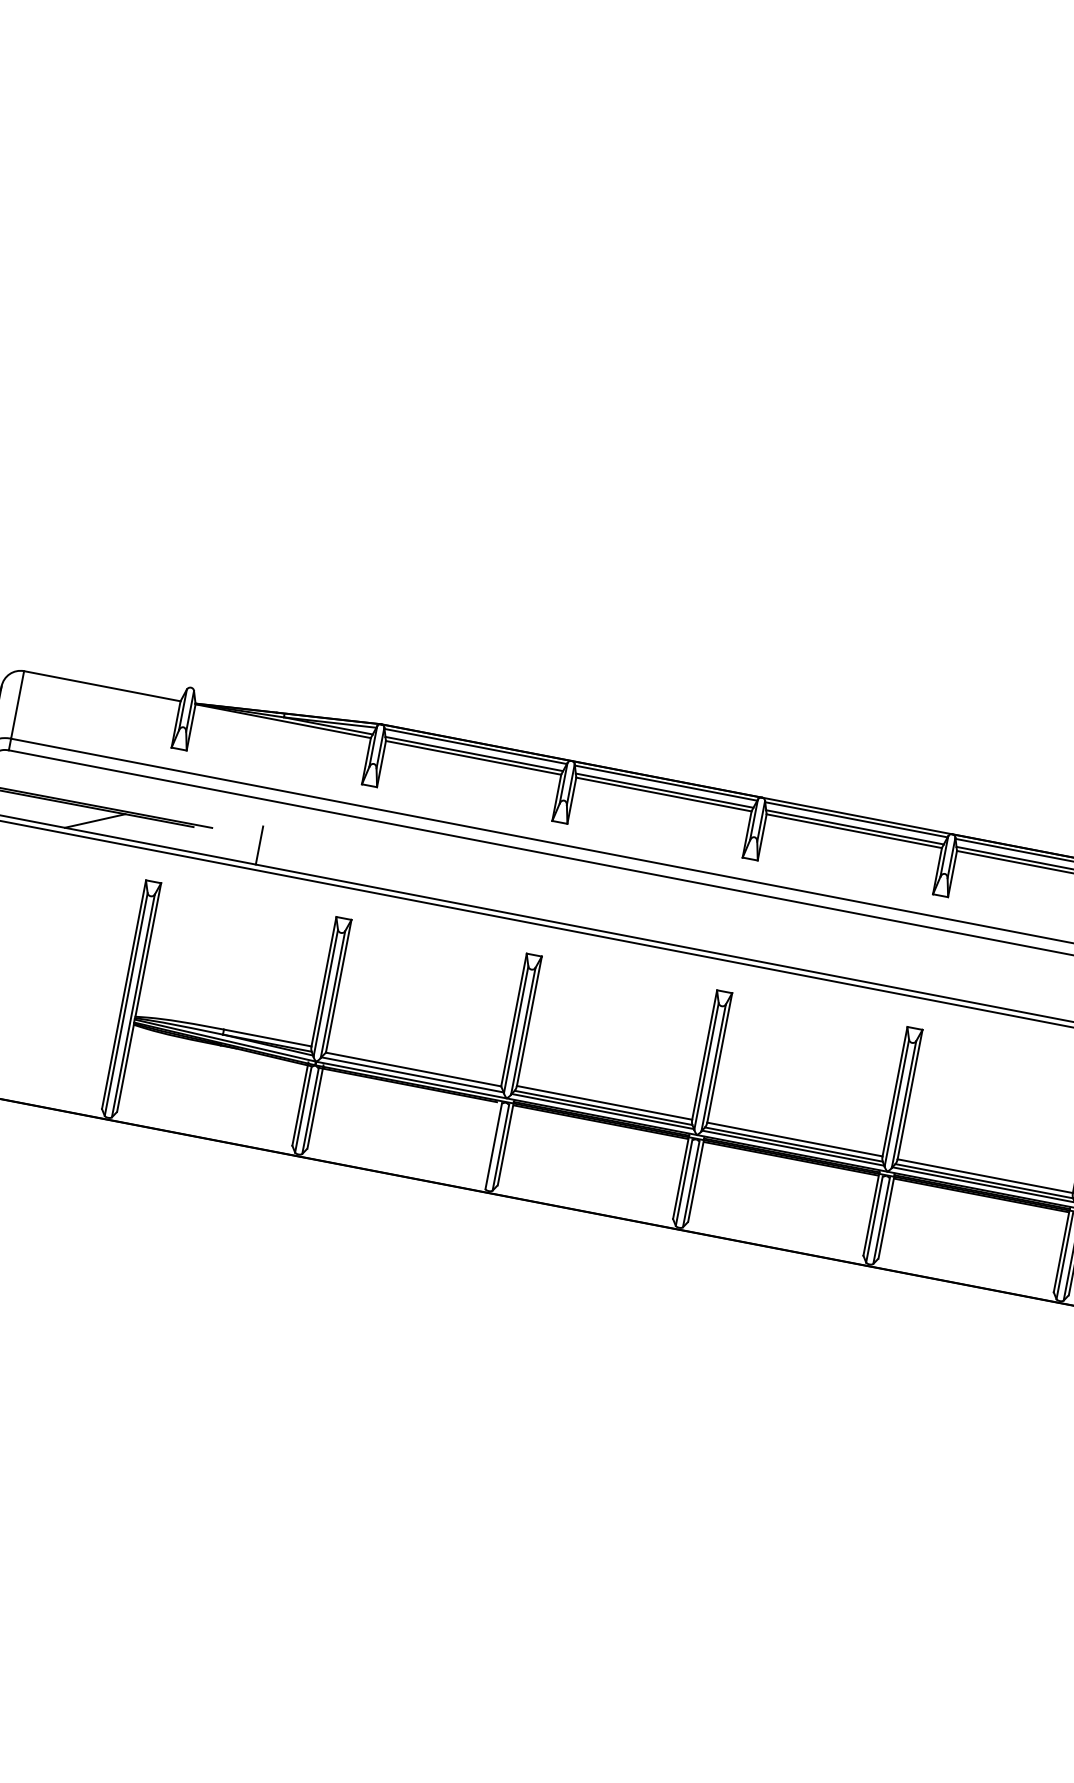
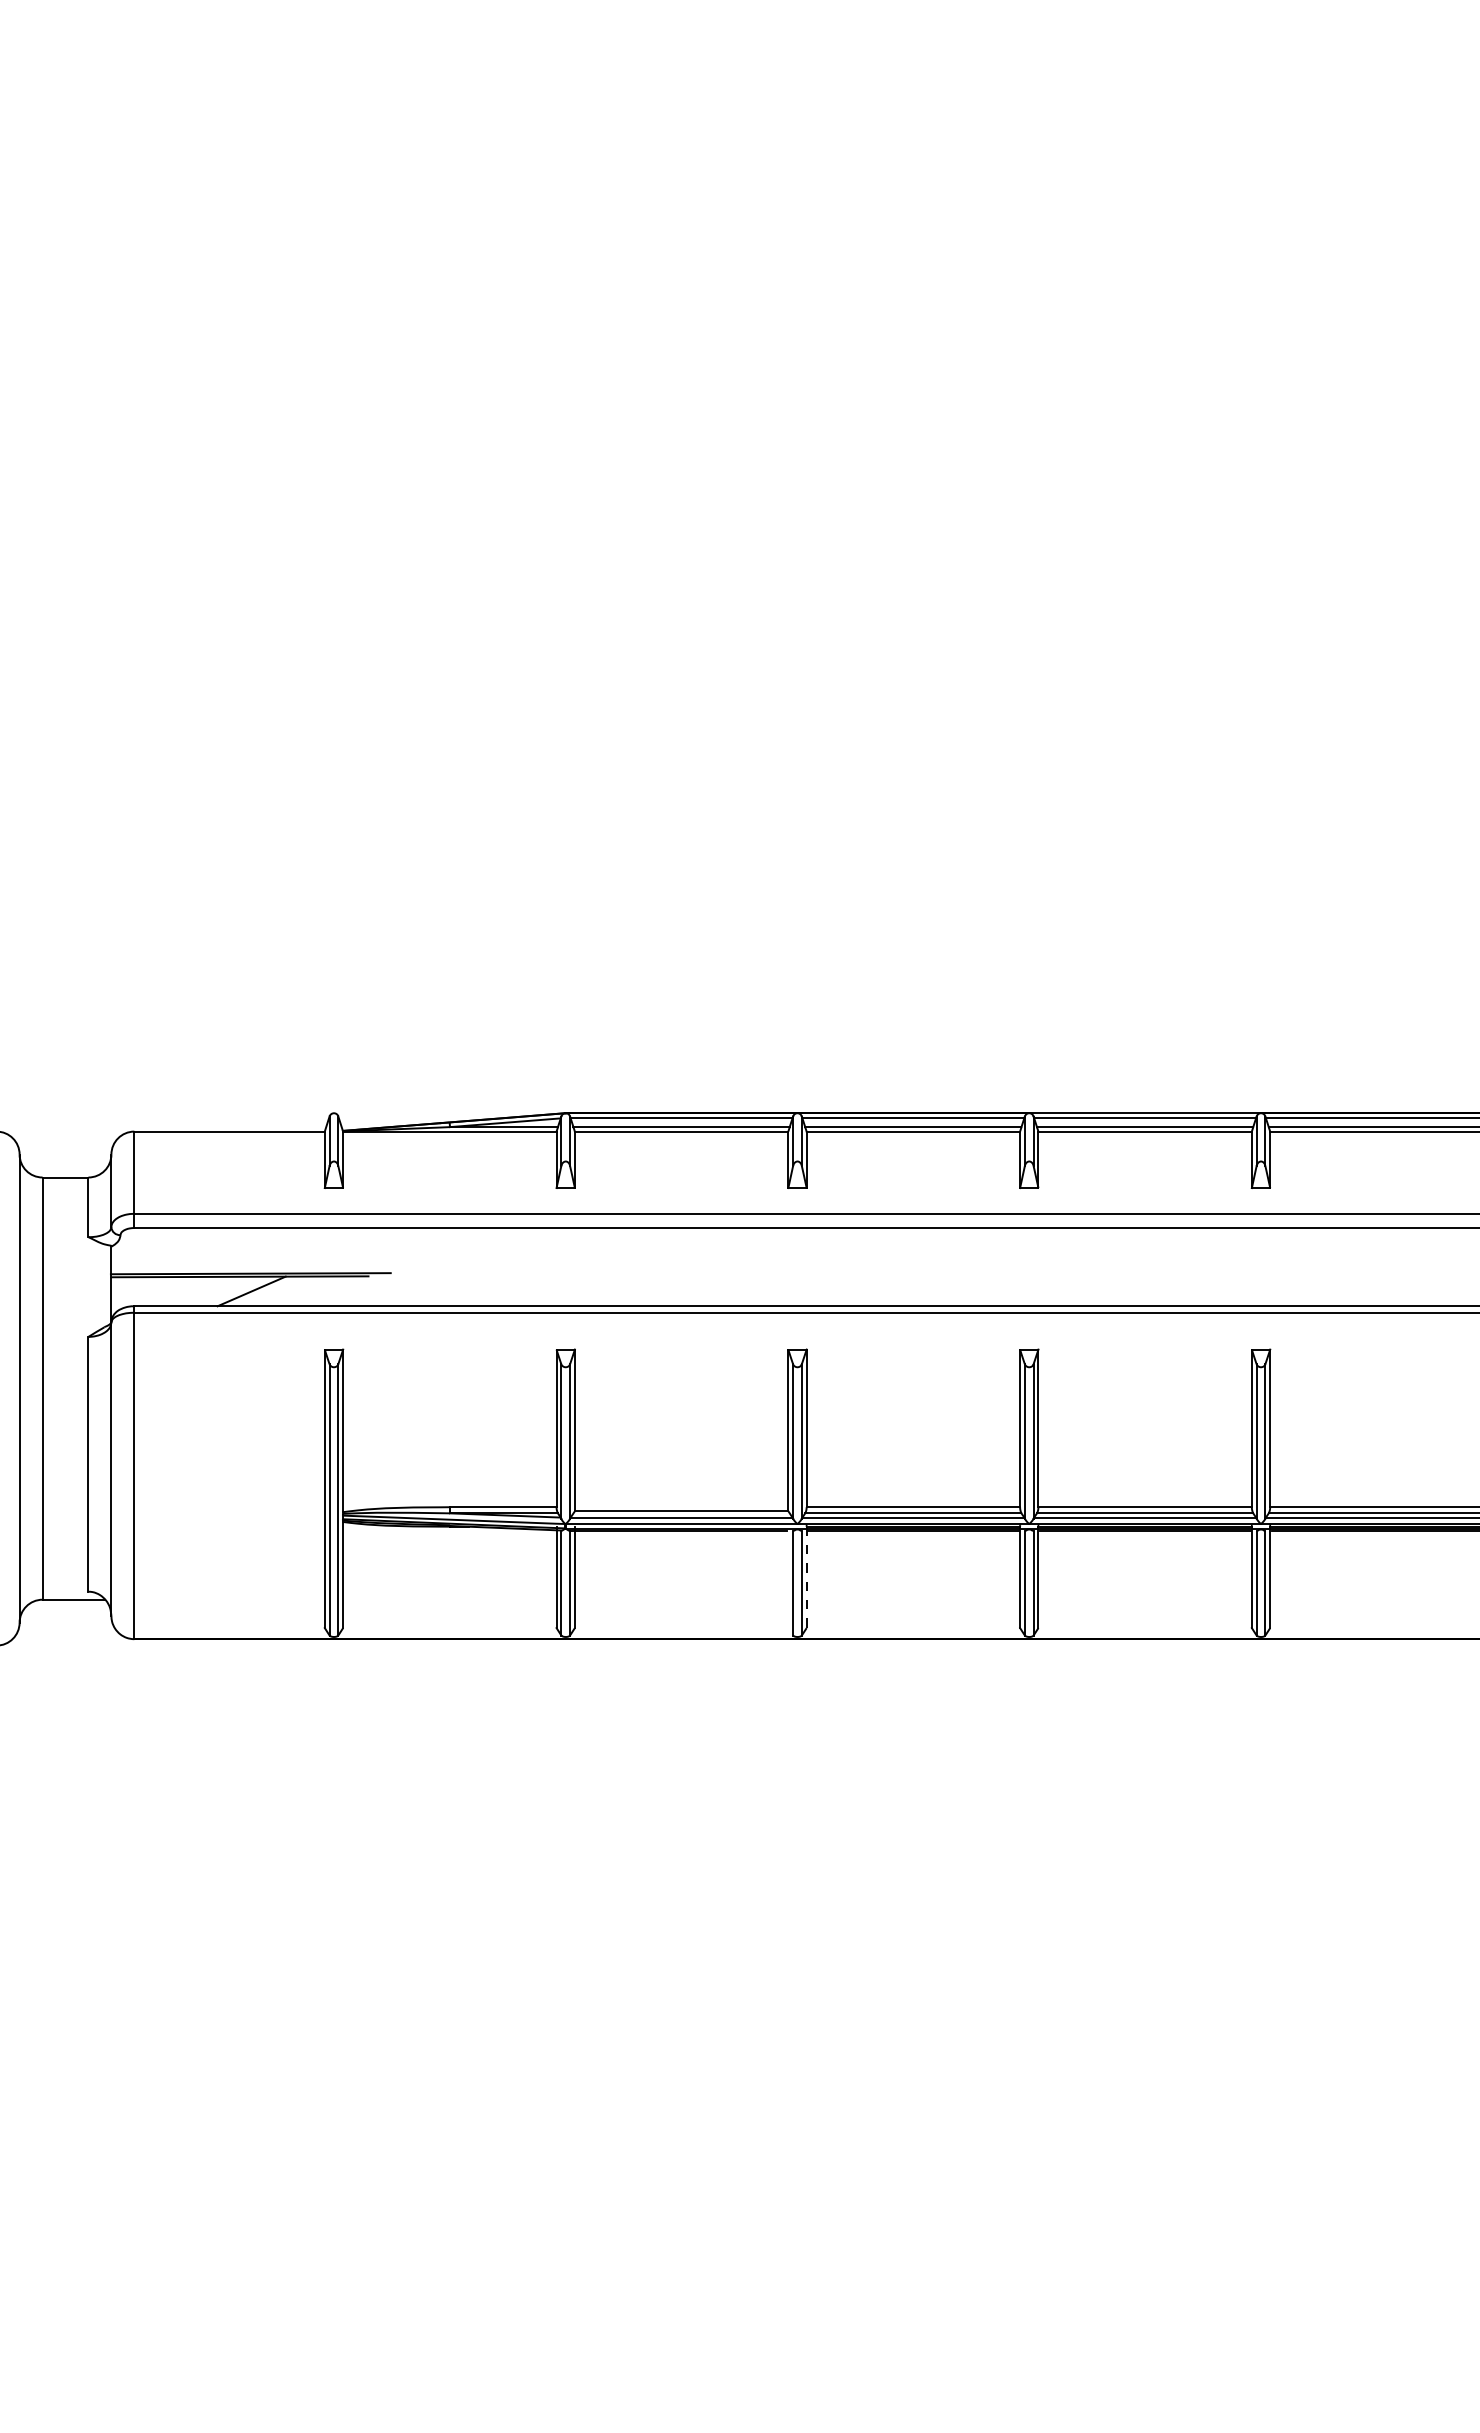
line: (259, 845) -> (450, 1282), removed
line: (505, 1143) -> (806, 1577), solid -> dashed

